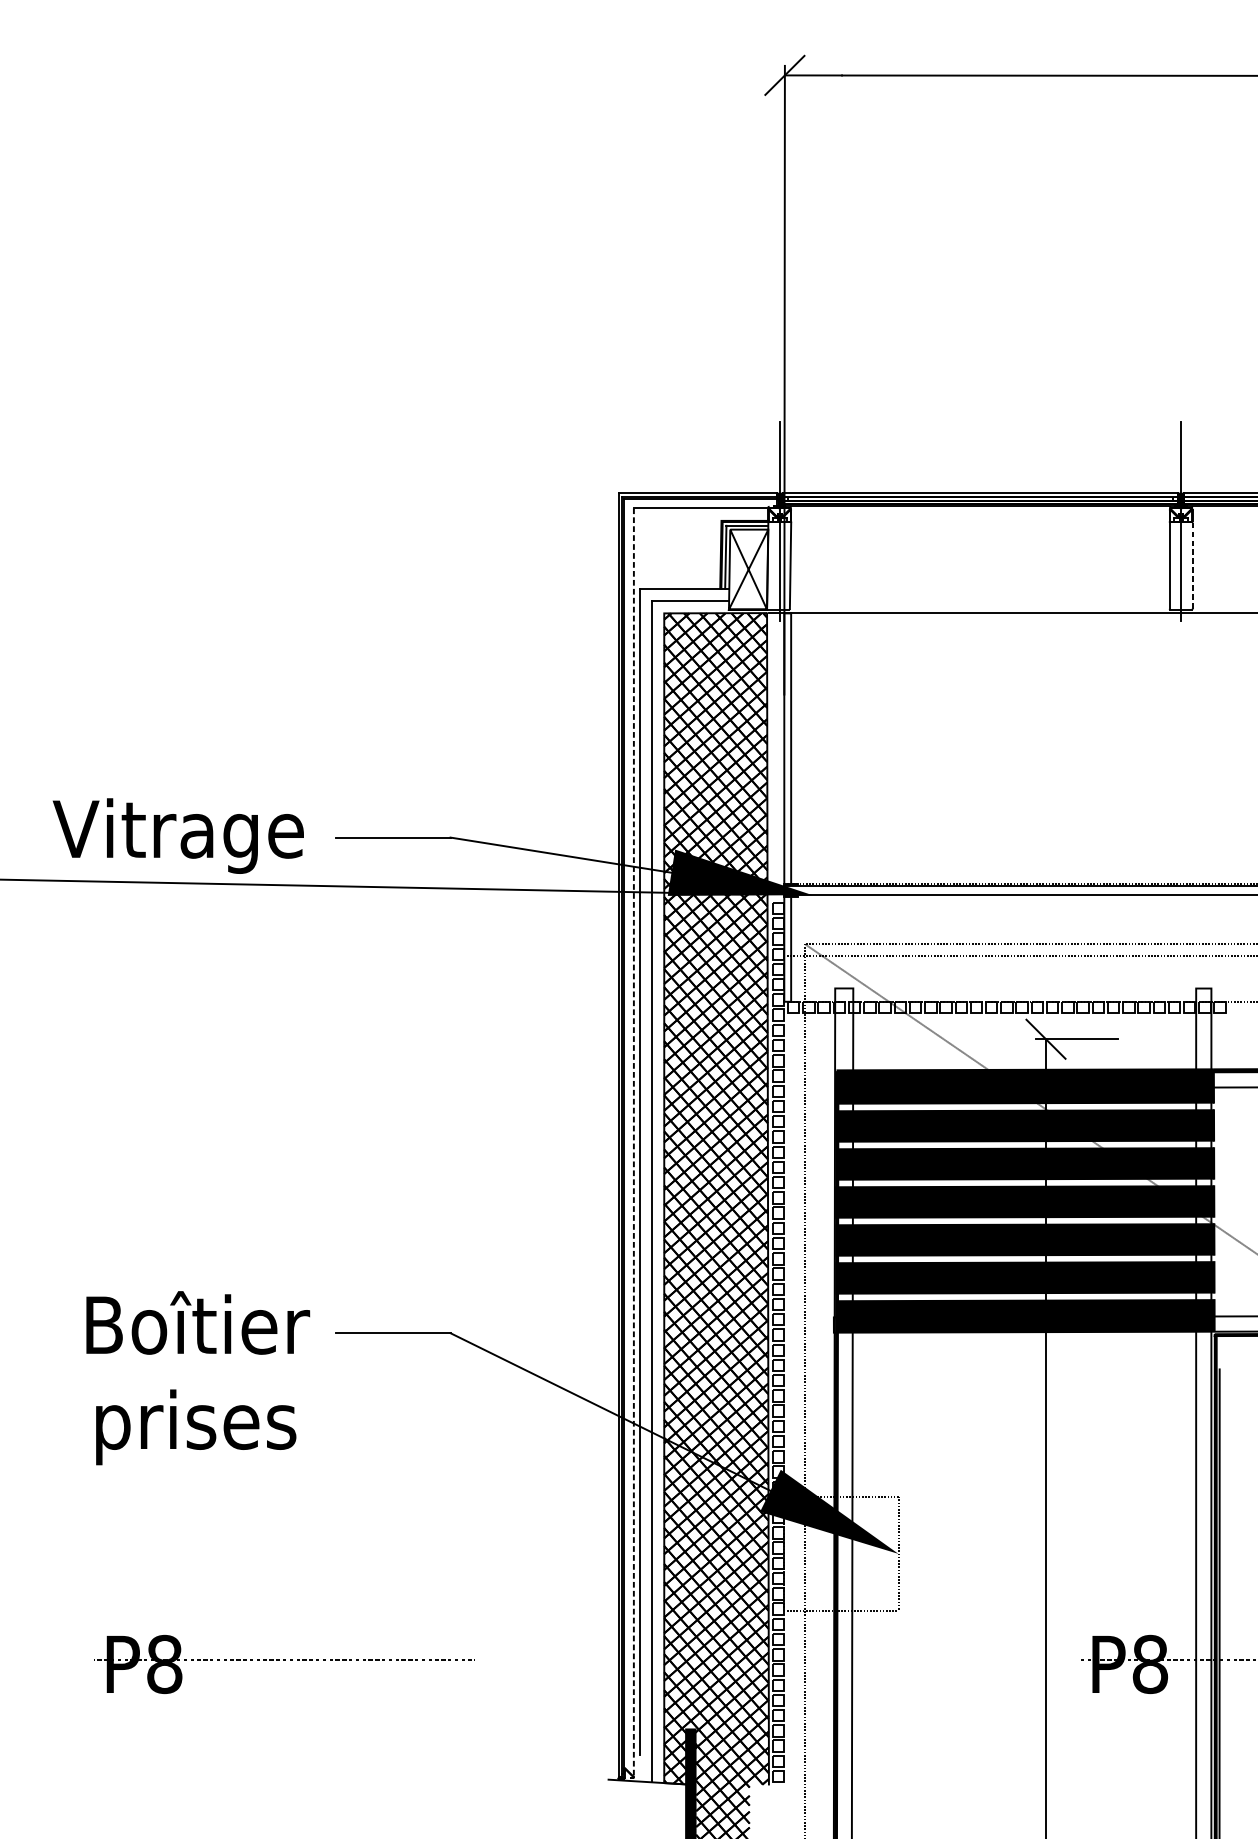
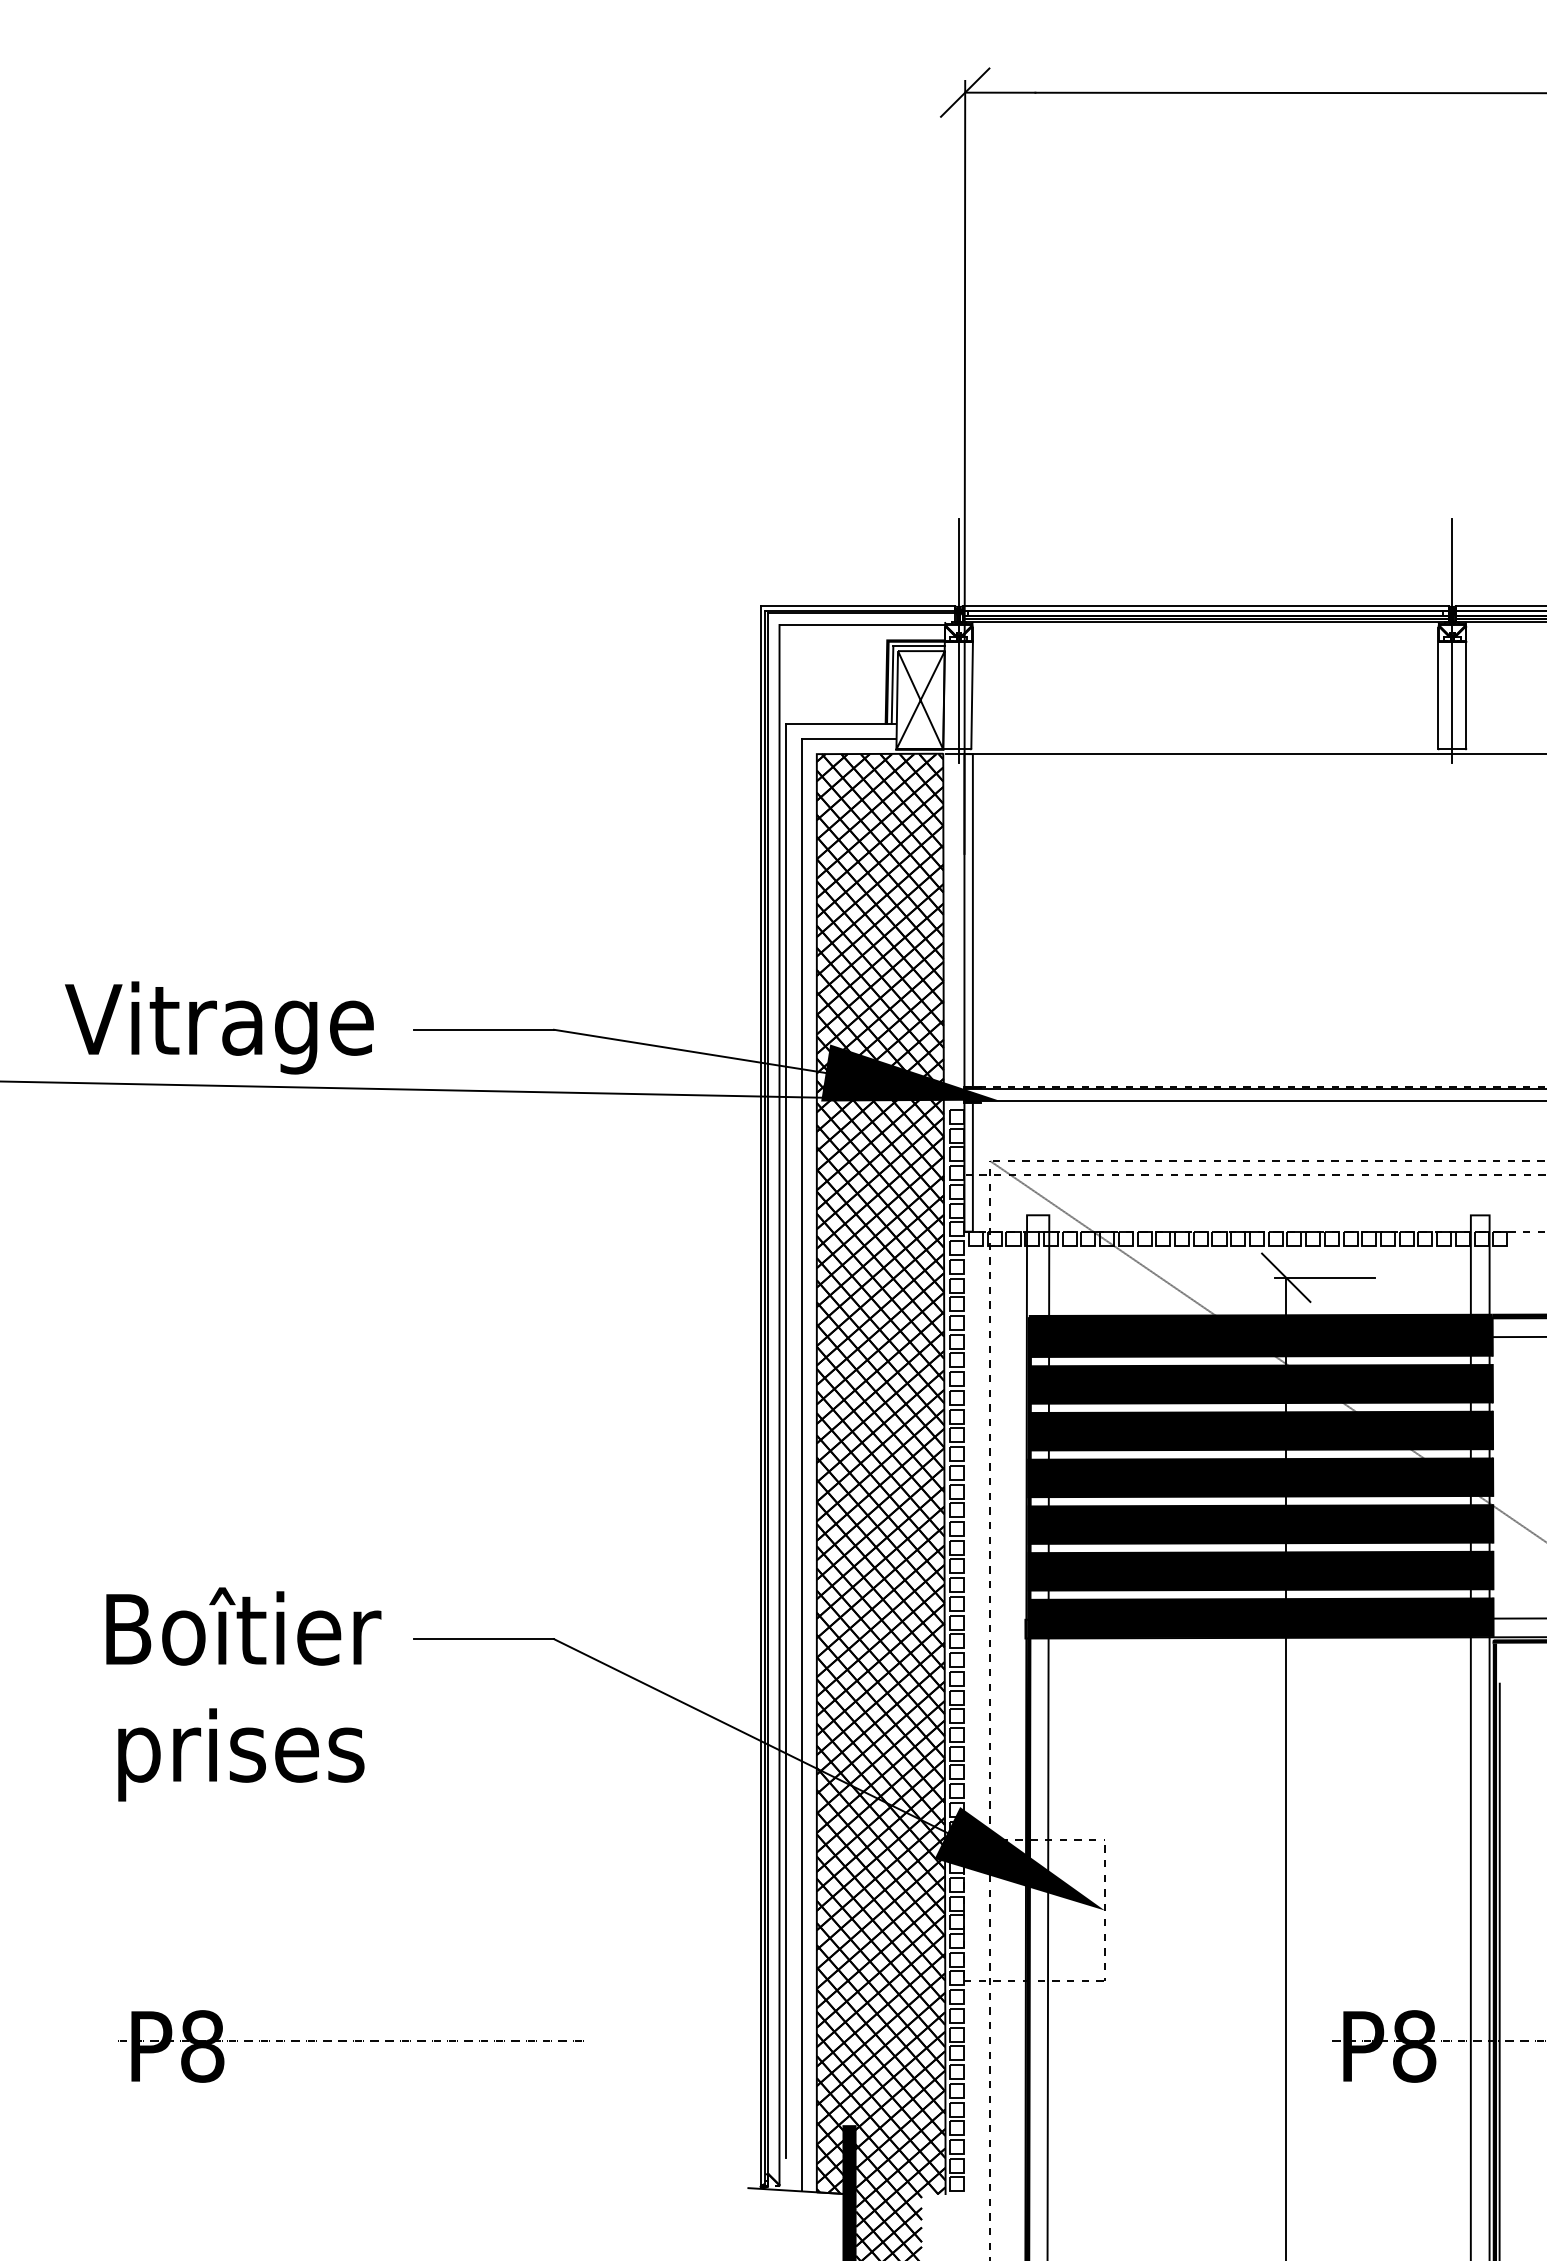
line: (1192, 565) -> (1466, 695), dashed -> solid
line: (633, 1143) -> (779, 1405), dashed -> solid

